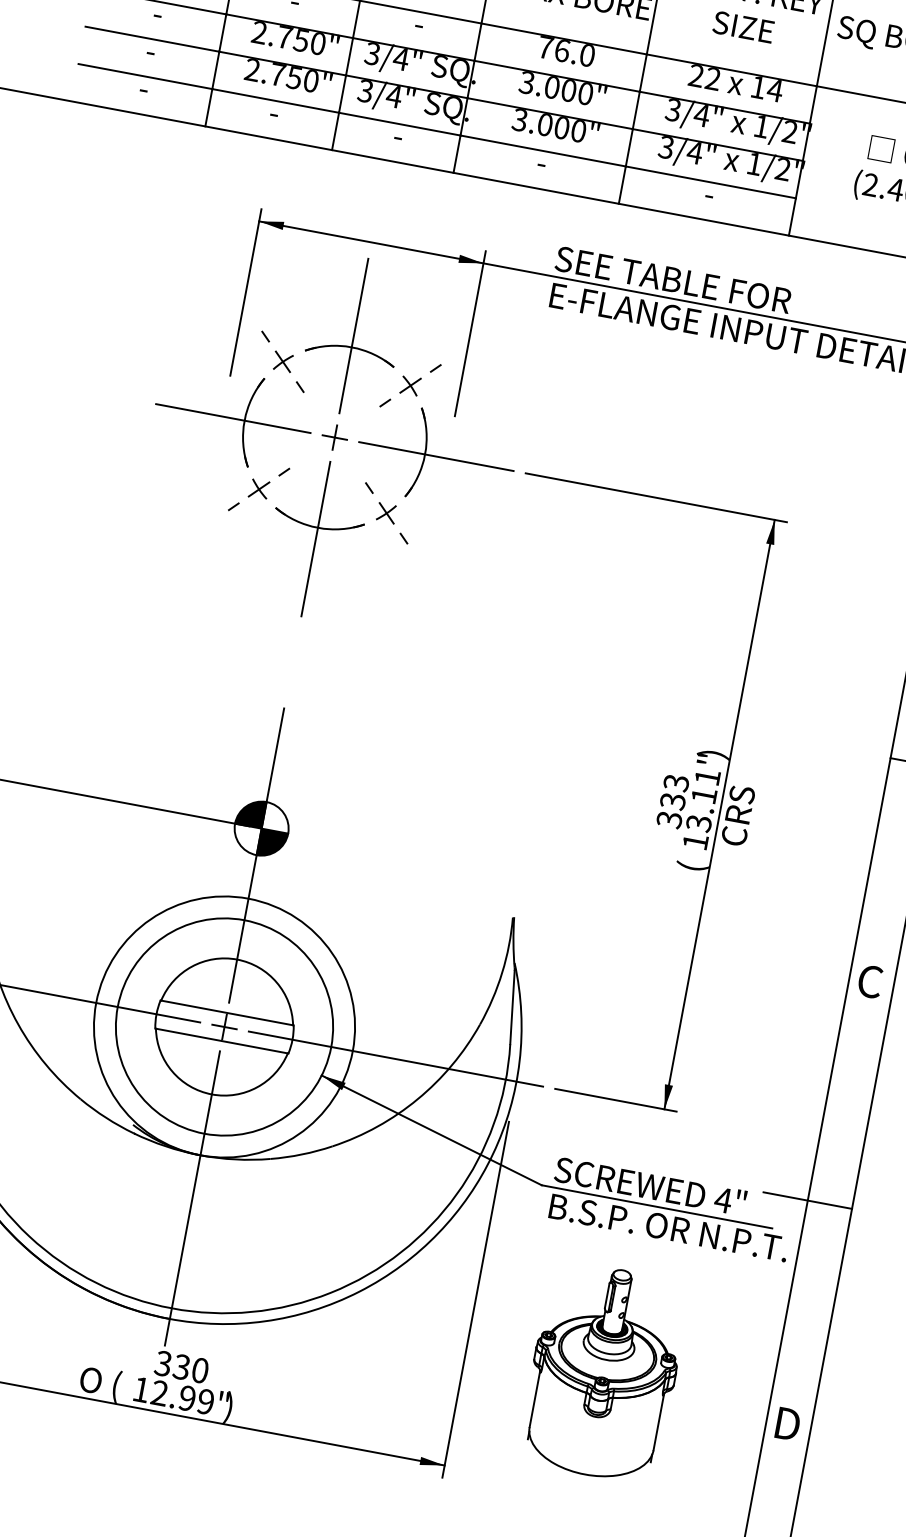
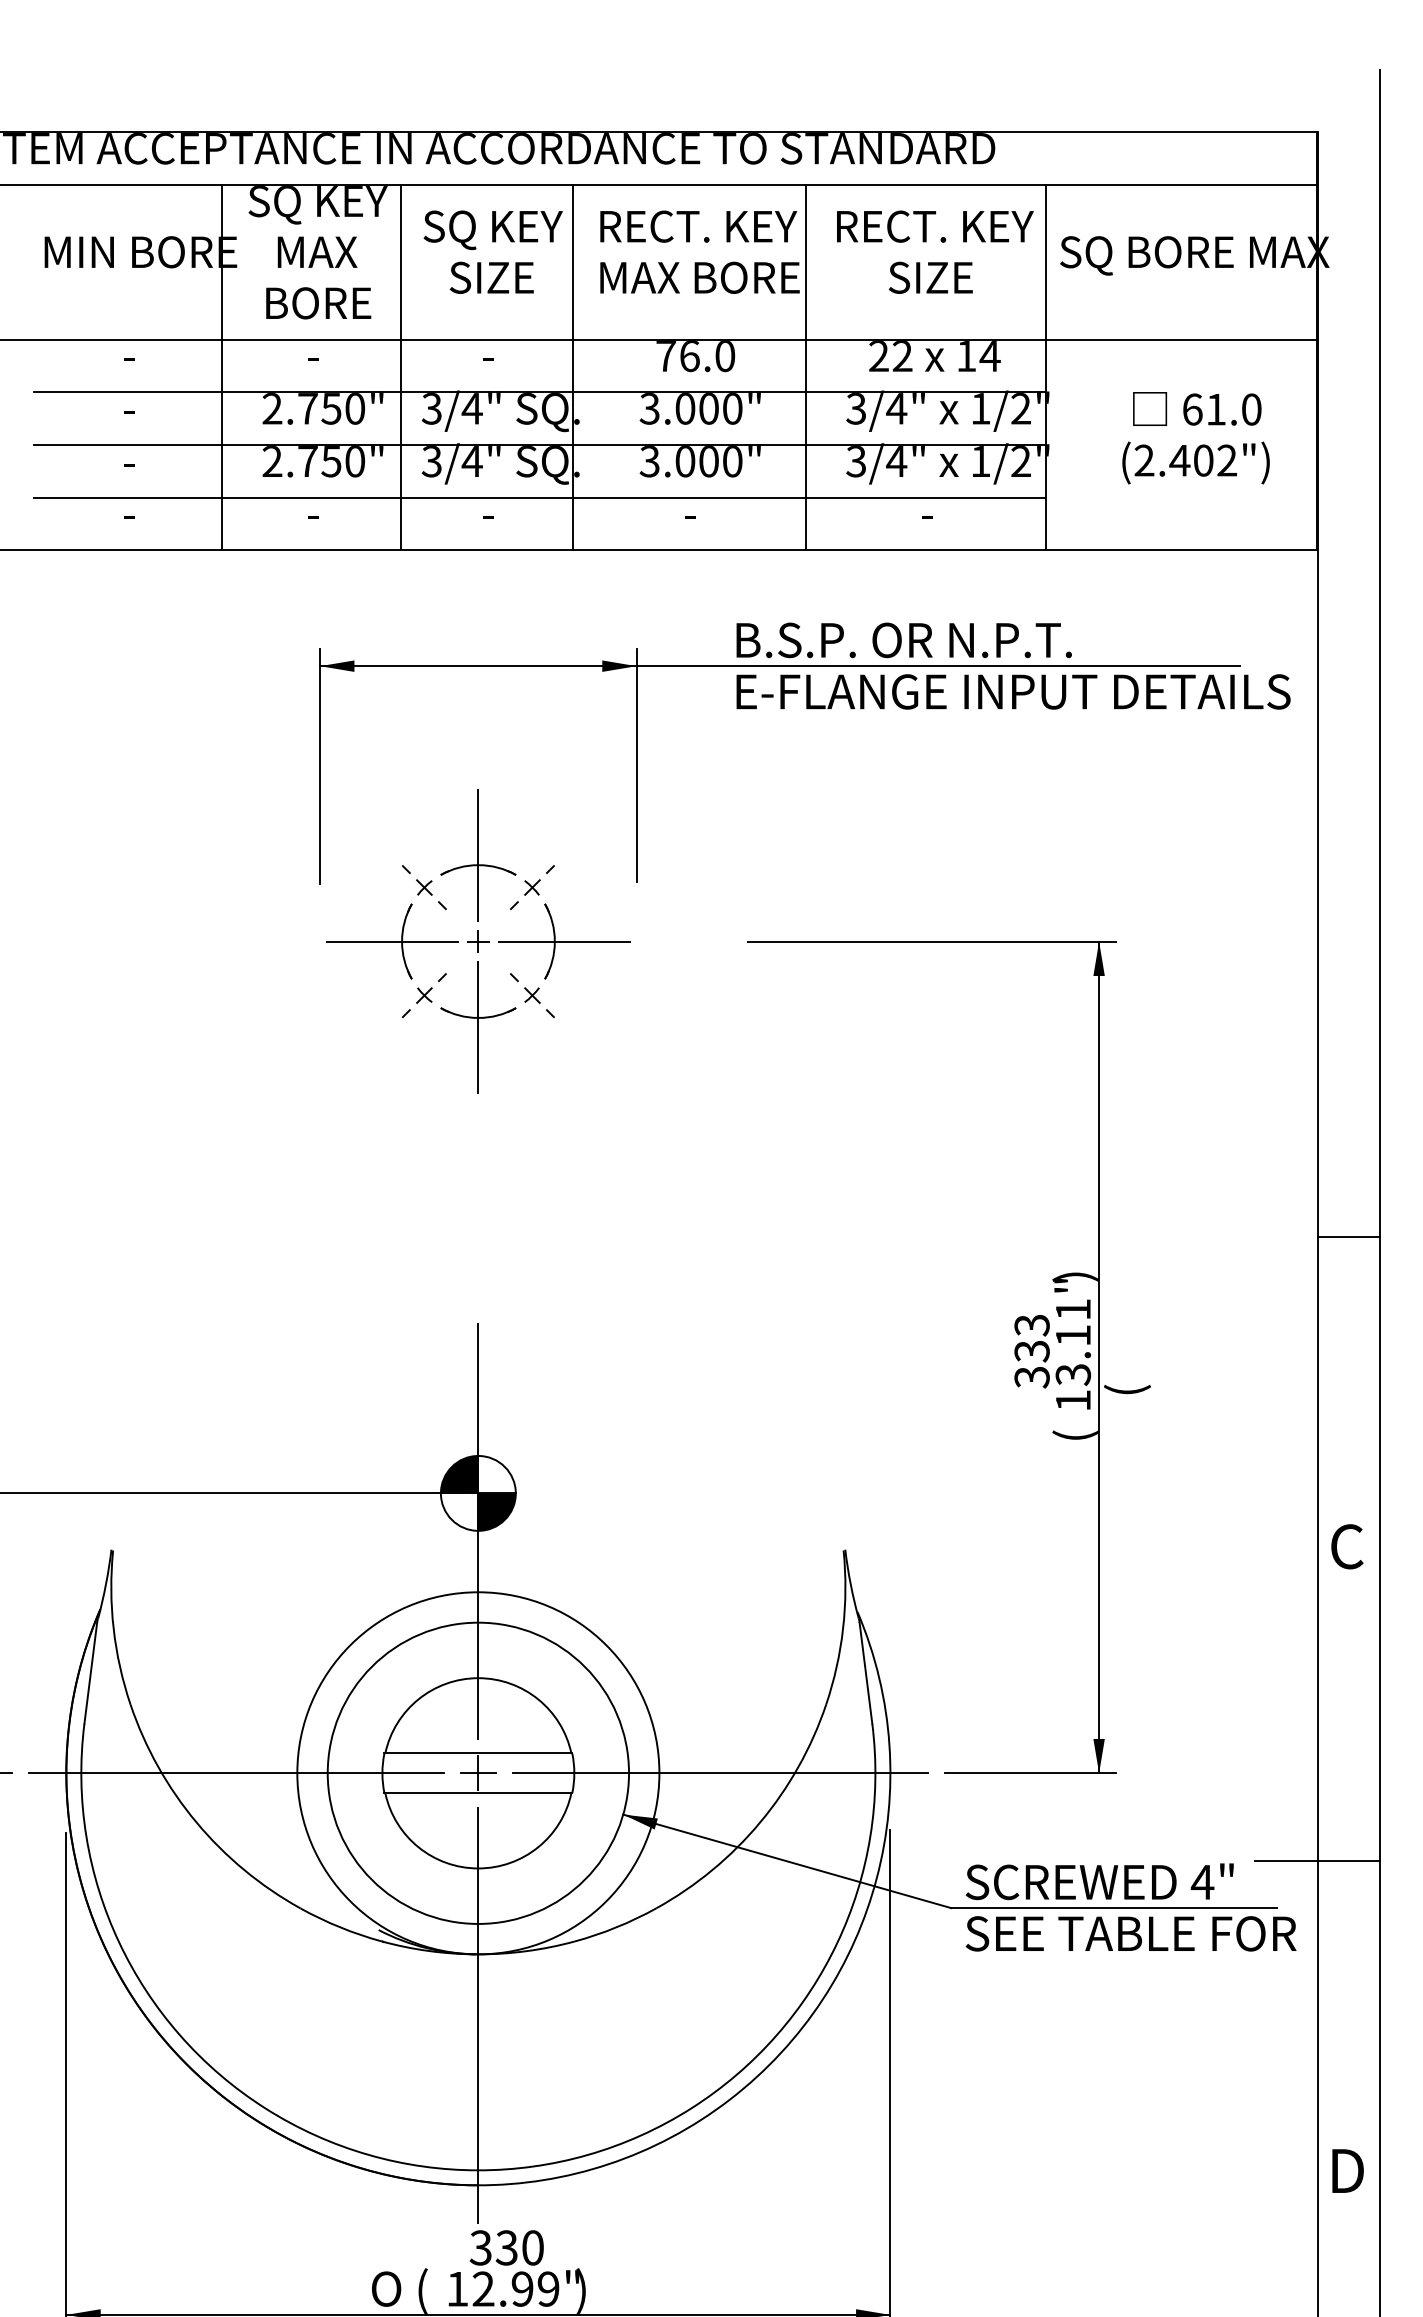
text: (675, 280) -> (902, 640), SEE TABLE FOR -> B.S.P. OR N.P.T.
part: (334, 437) -> (478, 941), size x0.6
text: (740, 816) -> (1127, 1354), CRS -> (
text: (668, 1227) -> (1134, 1933), B.S.P. OR N.P.T. -> SEE TABLE FOR
part: (603, 1372) -> (1083, 2147), removed

